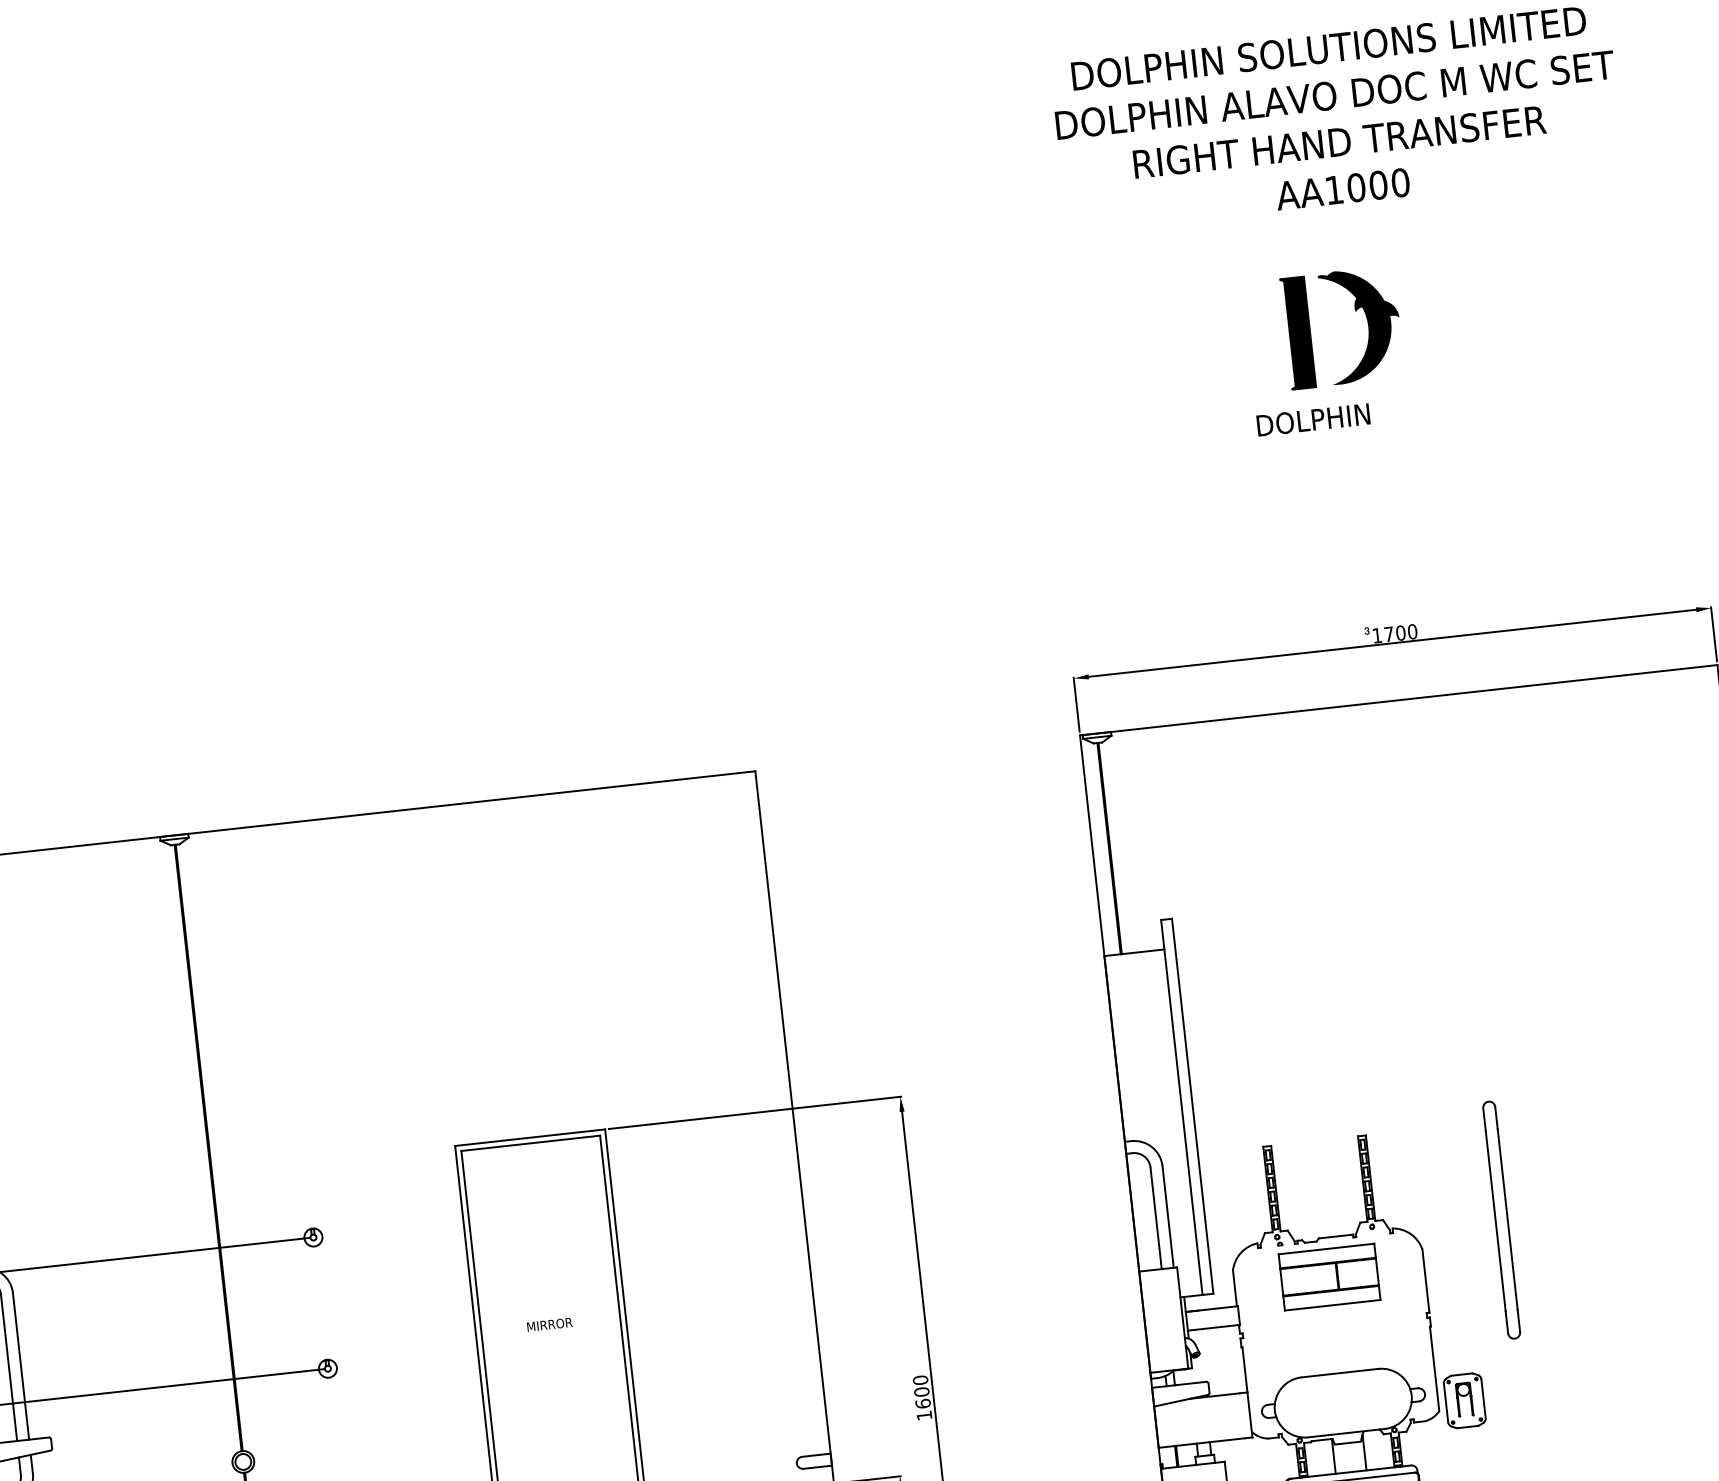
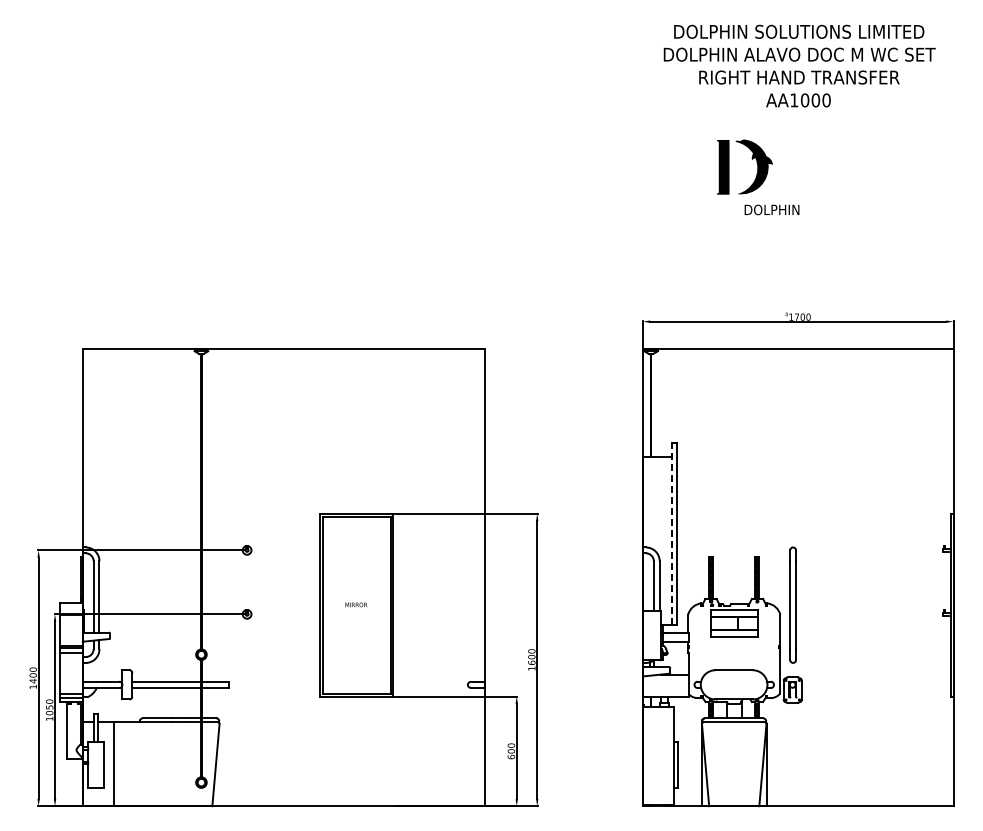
part: (1354, 308) -> (751, 158), moved
line: (1182, 1106) -> (672, 533), solid -> dashed
part: (1500, 1218) -> (792, 604), moved

